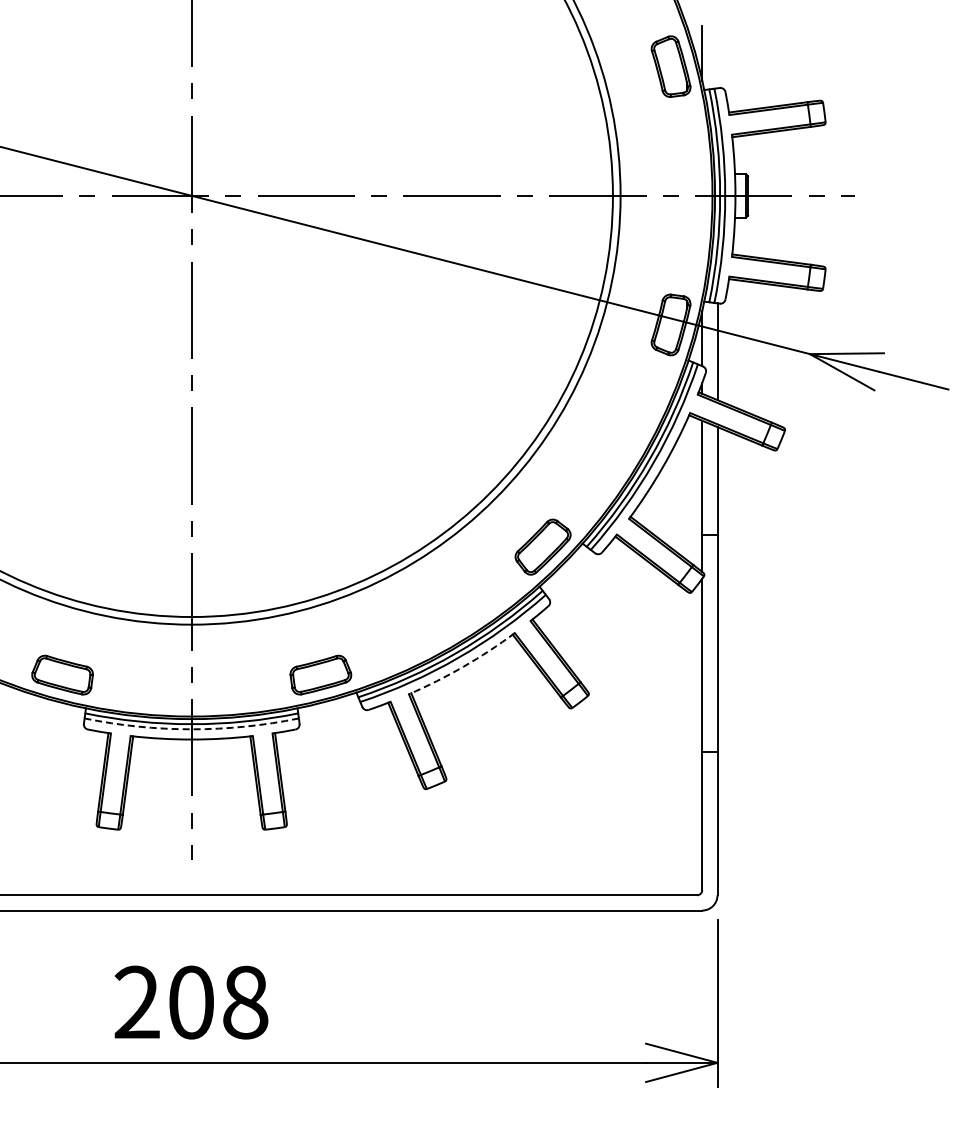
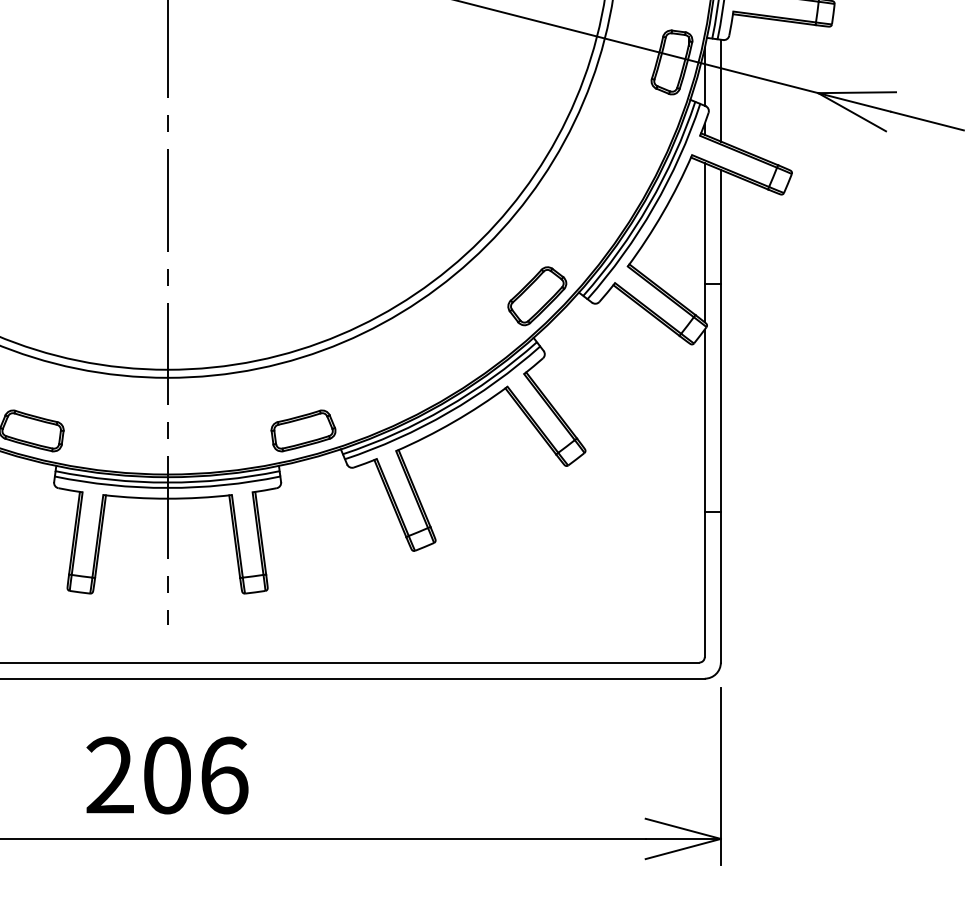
arc: (463, 666) -> (453, 421), dashed -> solid
arc: (191, 729) -> (167, 488), dashed -> solid
text: (245, 1002) -> (224, 775), 208 -> 206

